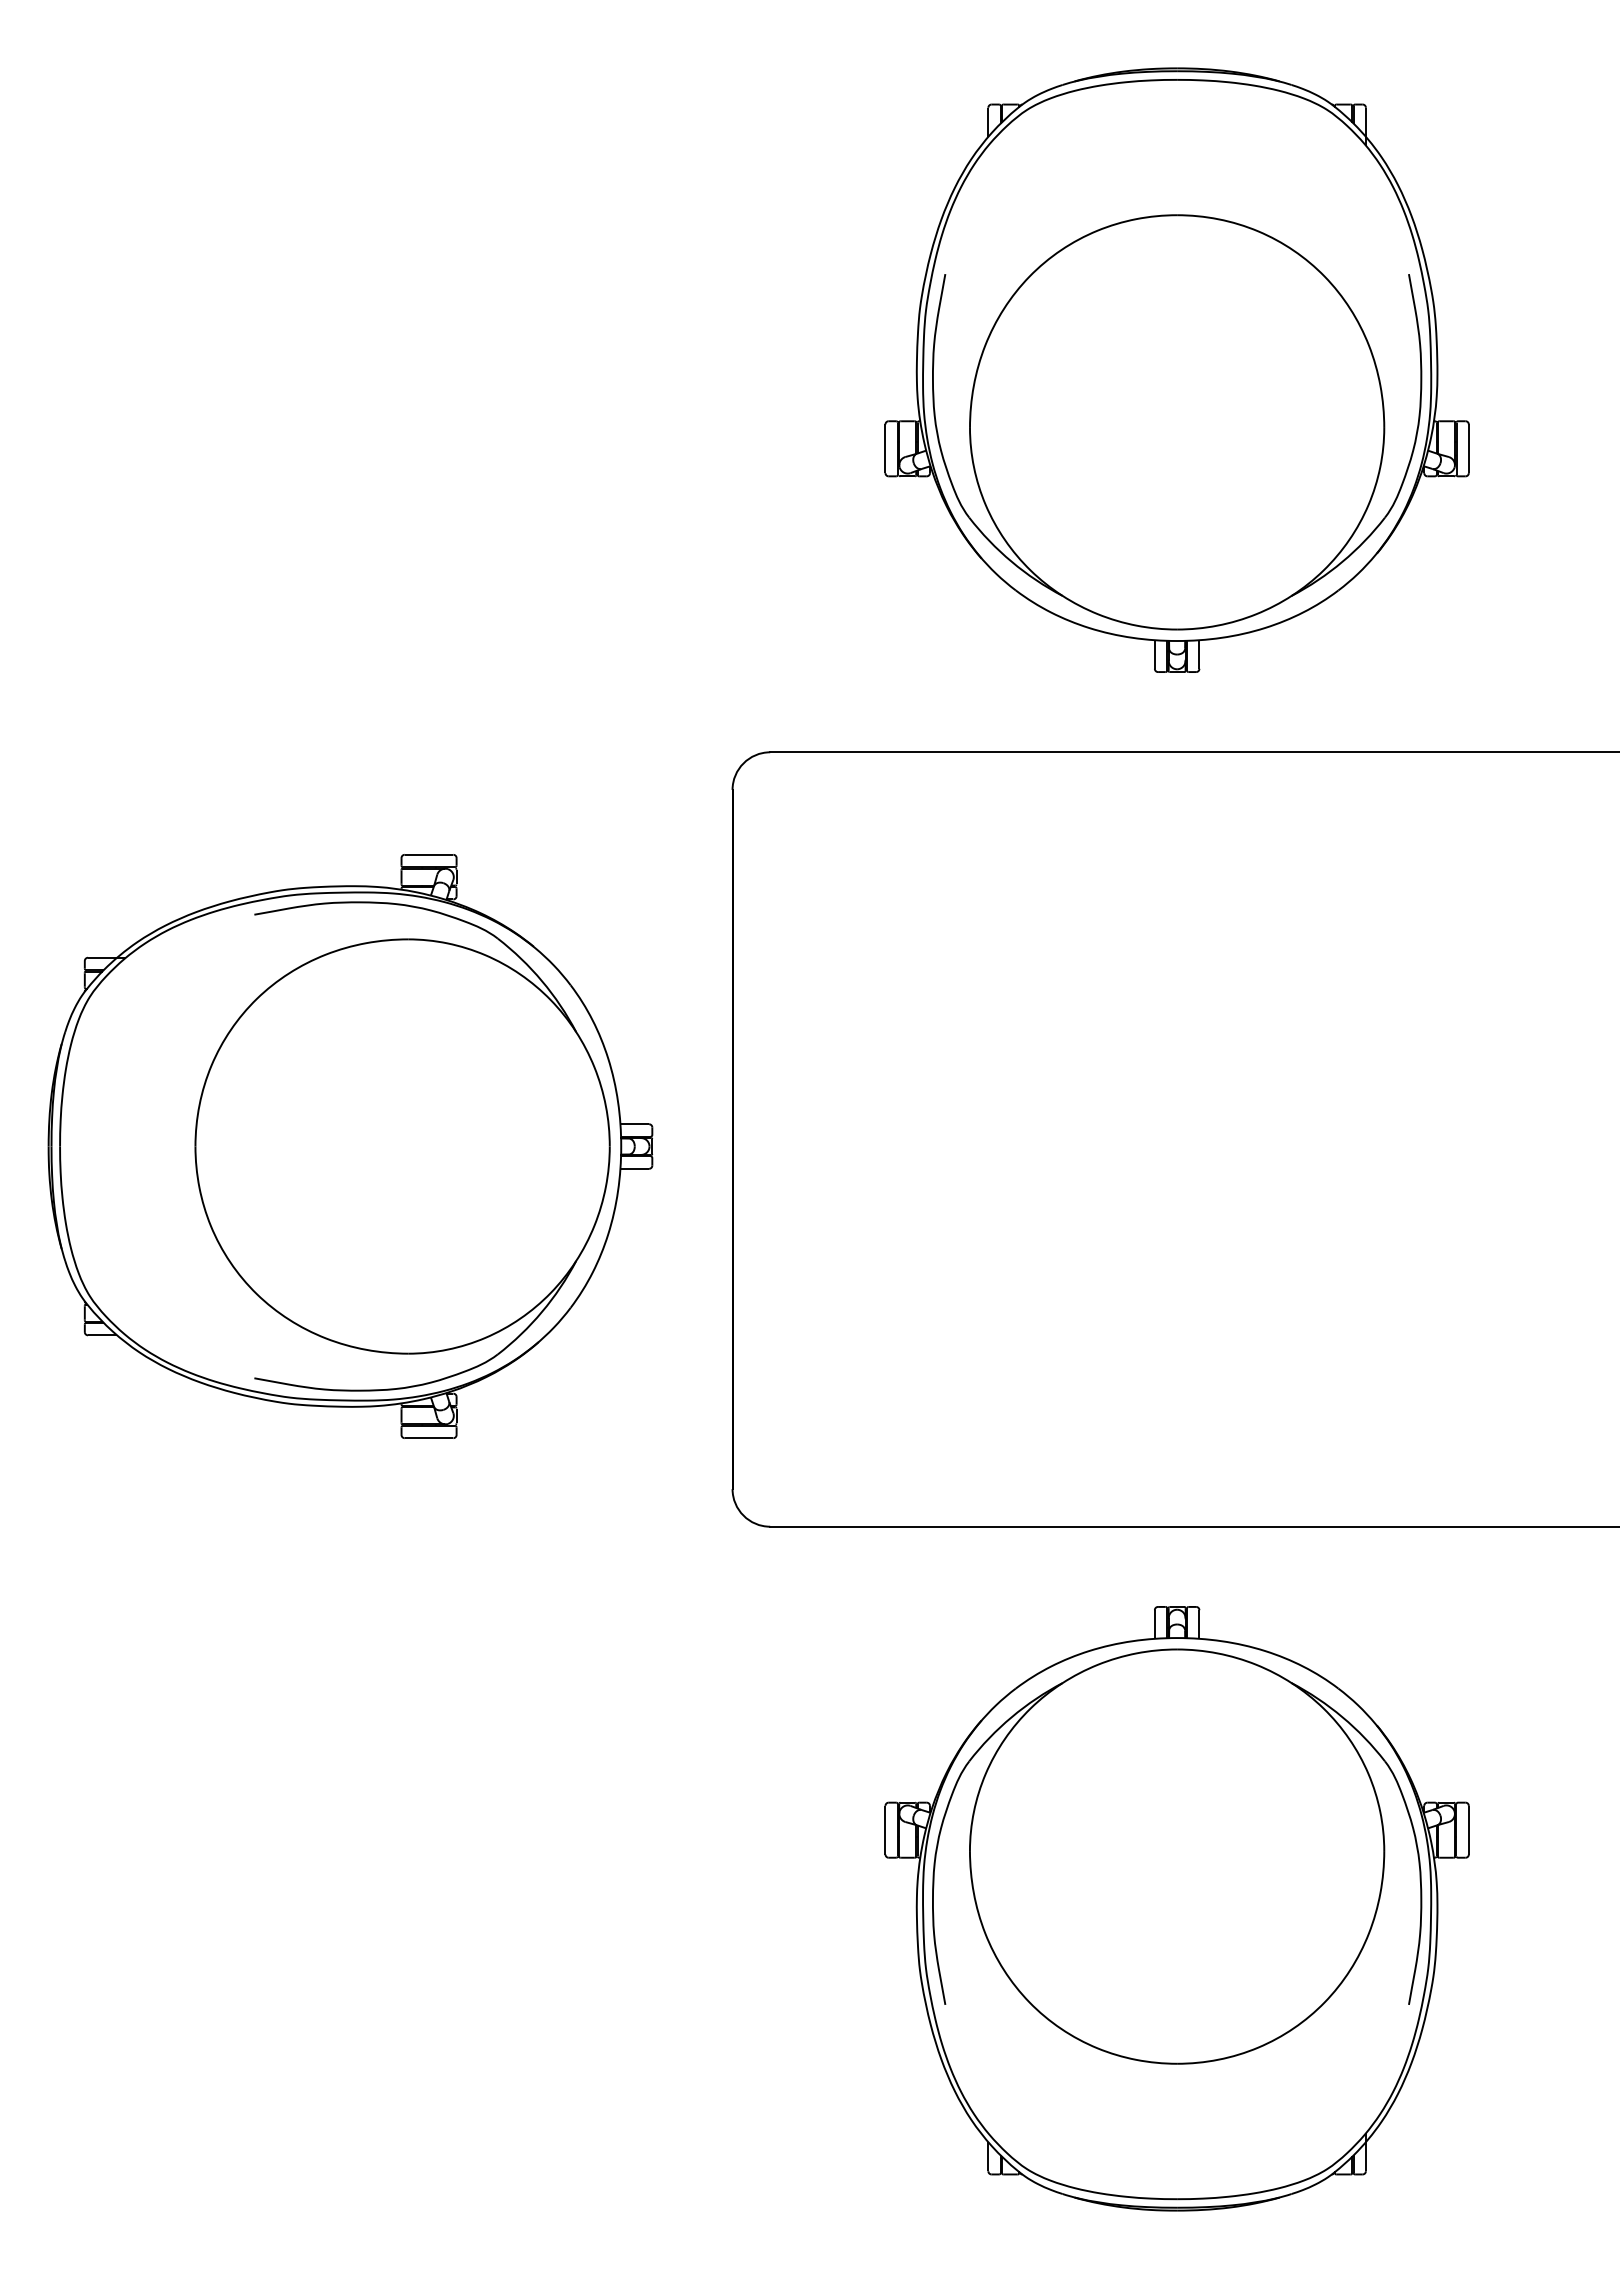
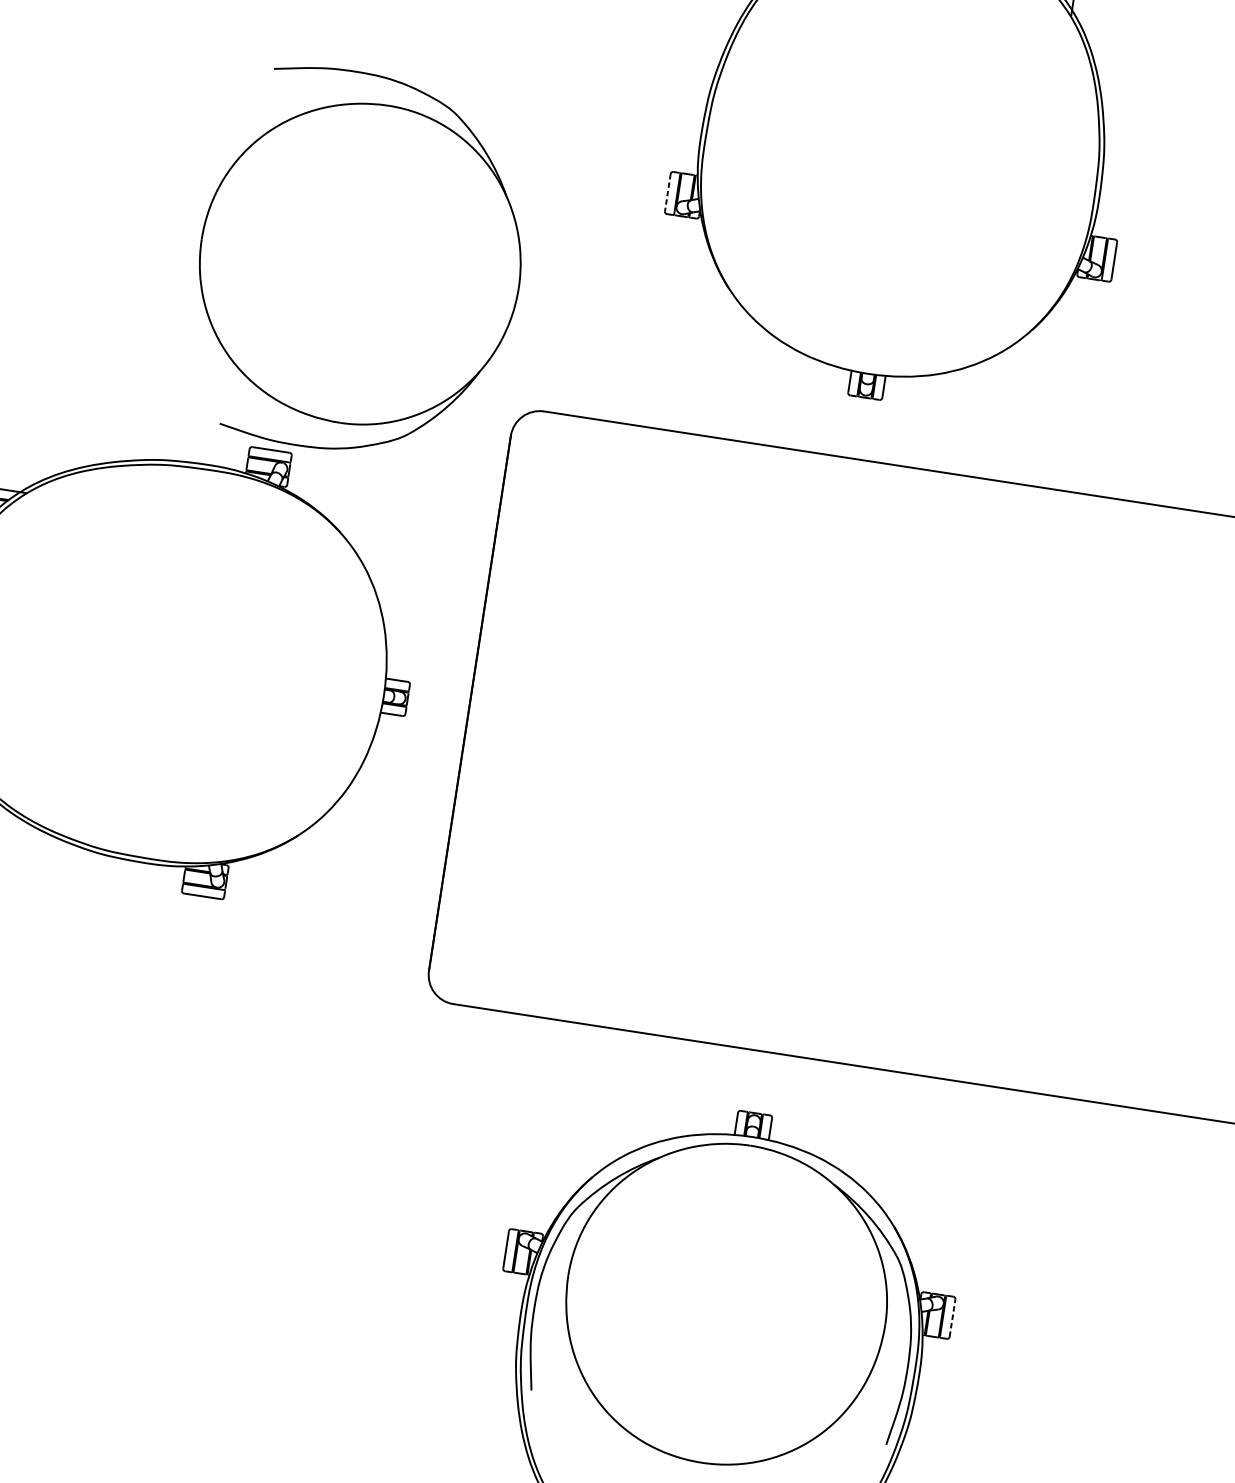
part: (1177, 422) -> (894, 206), removed
line: (885, 449) -> (667, 193), solid -> dashed
part: (402, 1146) -> (360, 263), moved
line: (1468, 1829) -> (952, 1317), solid -> dashed

